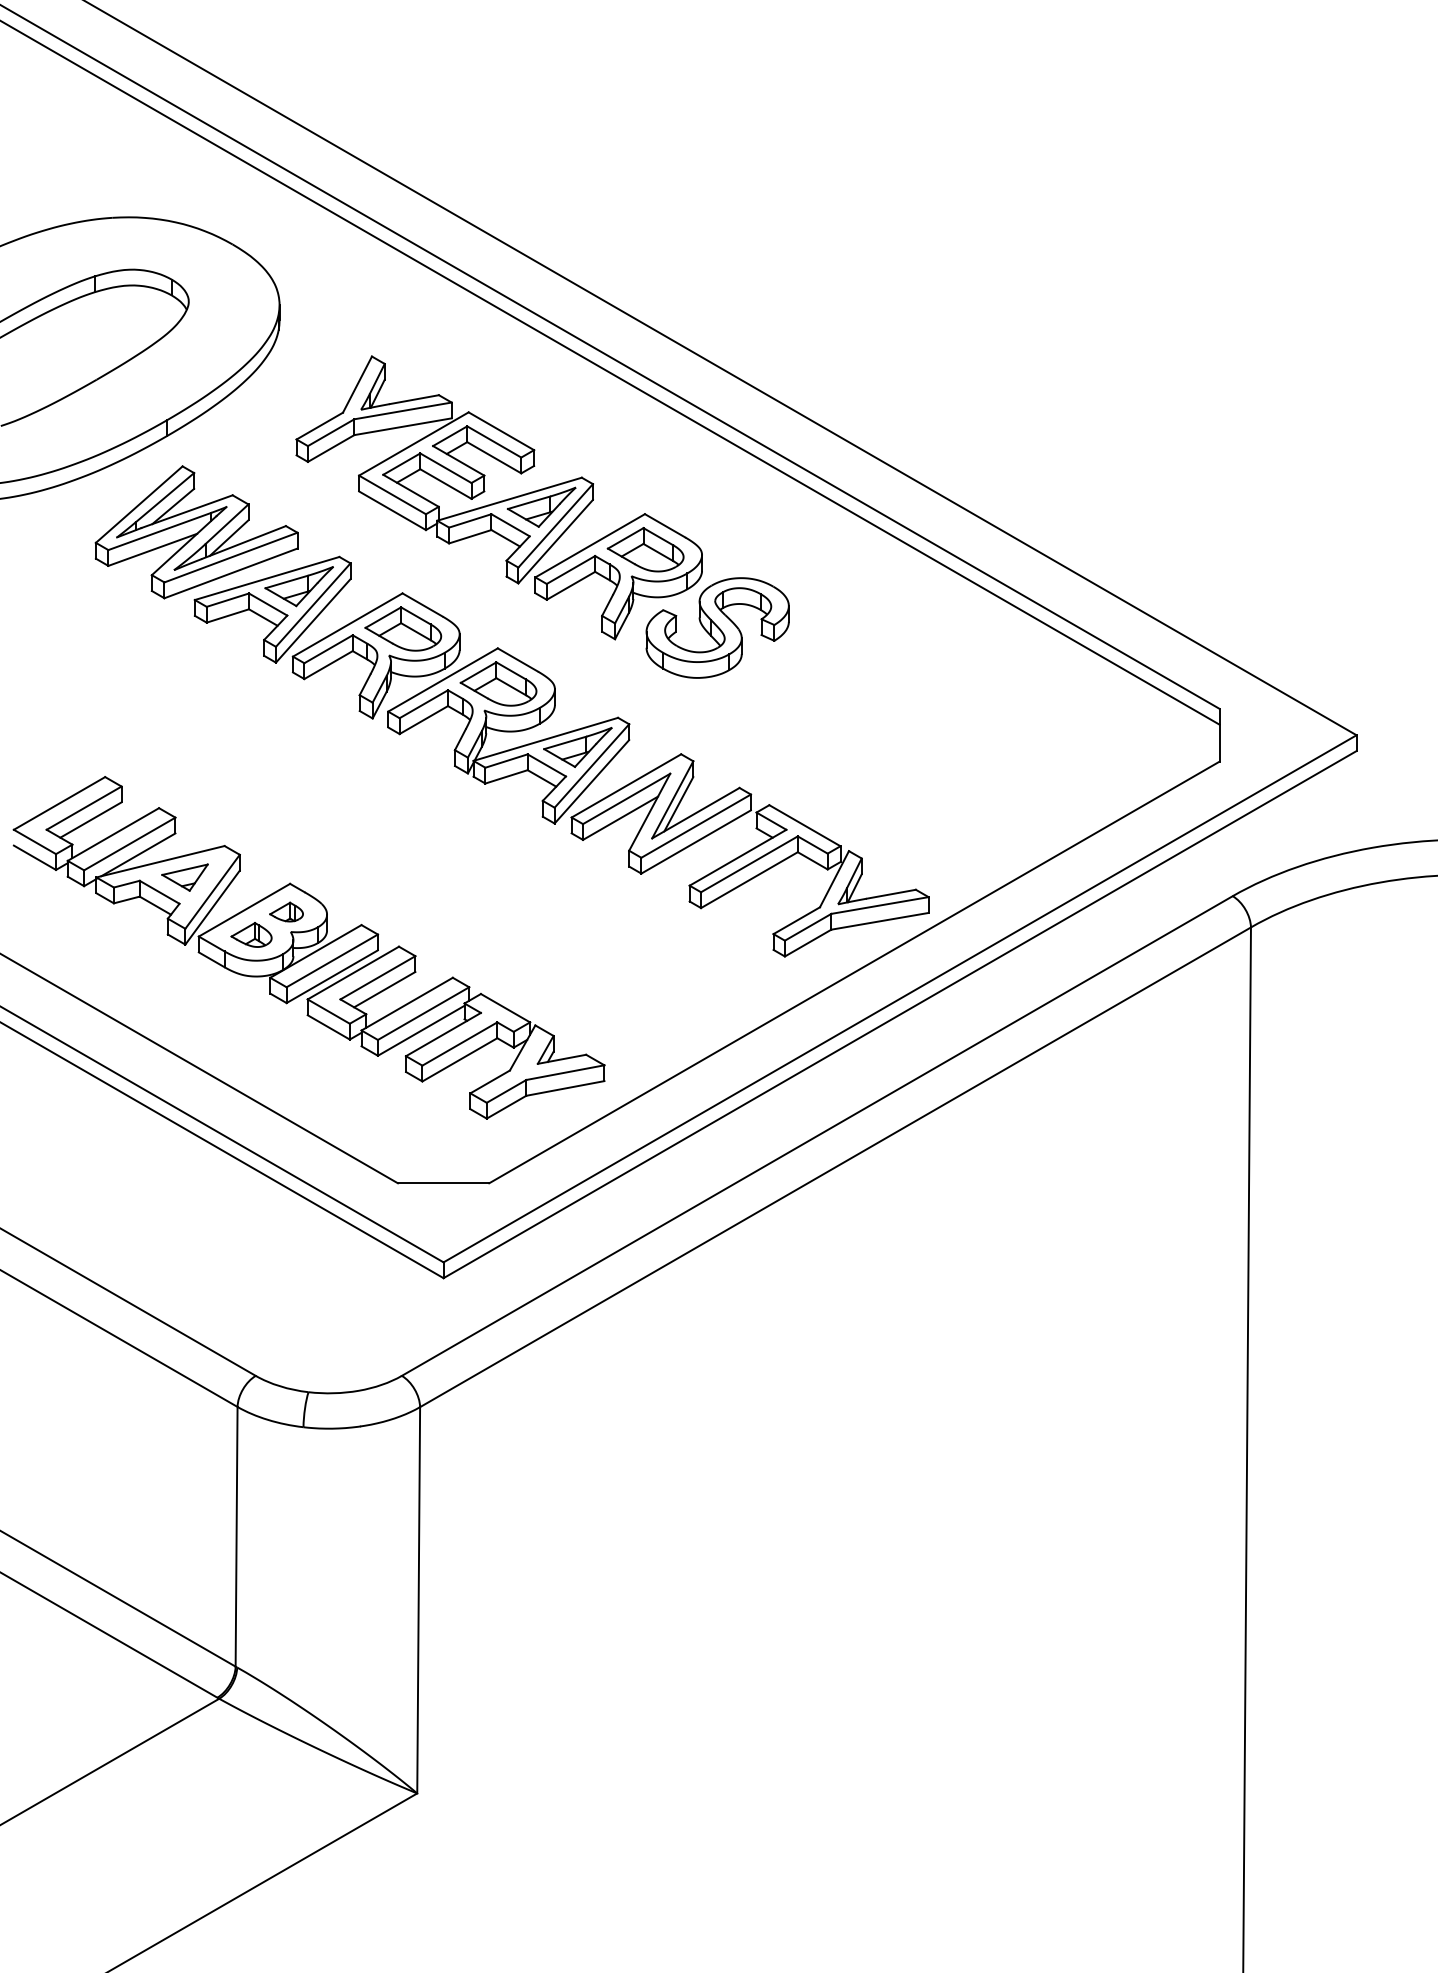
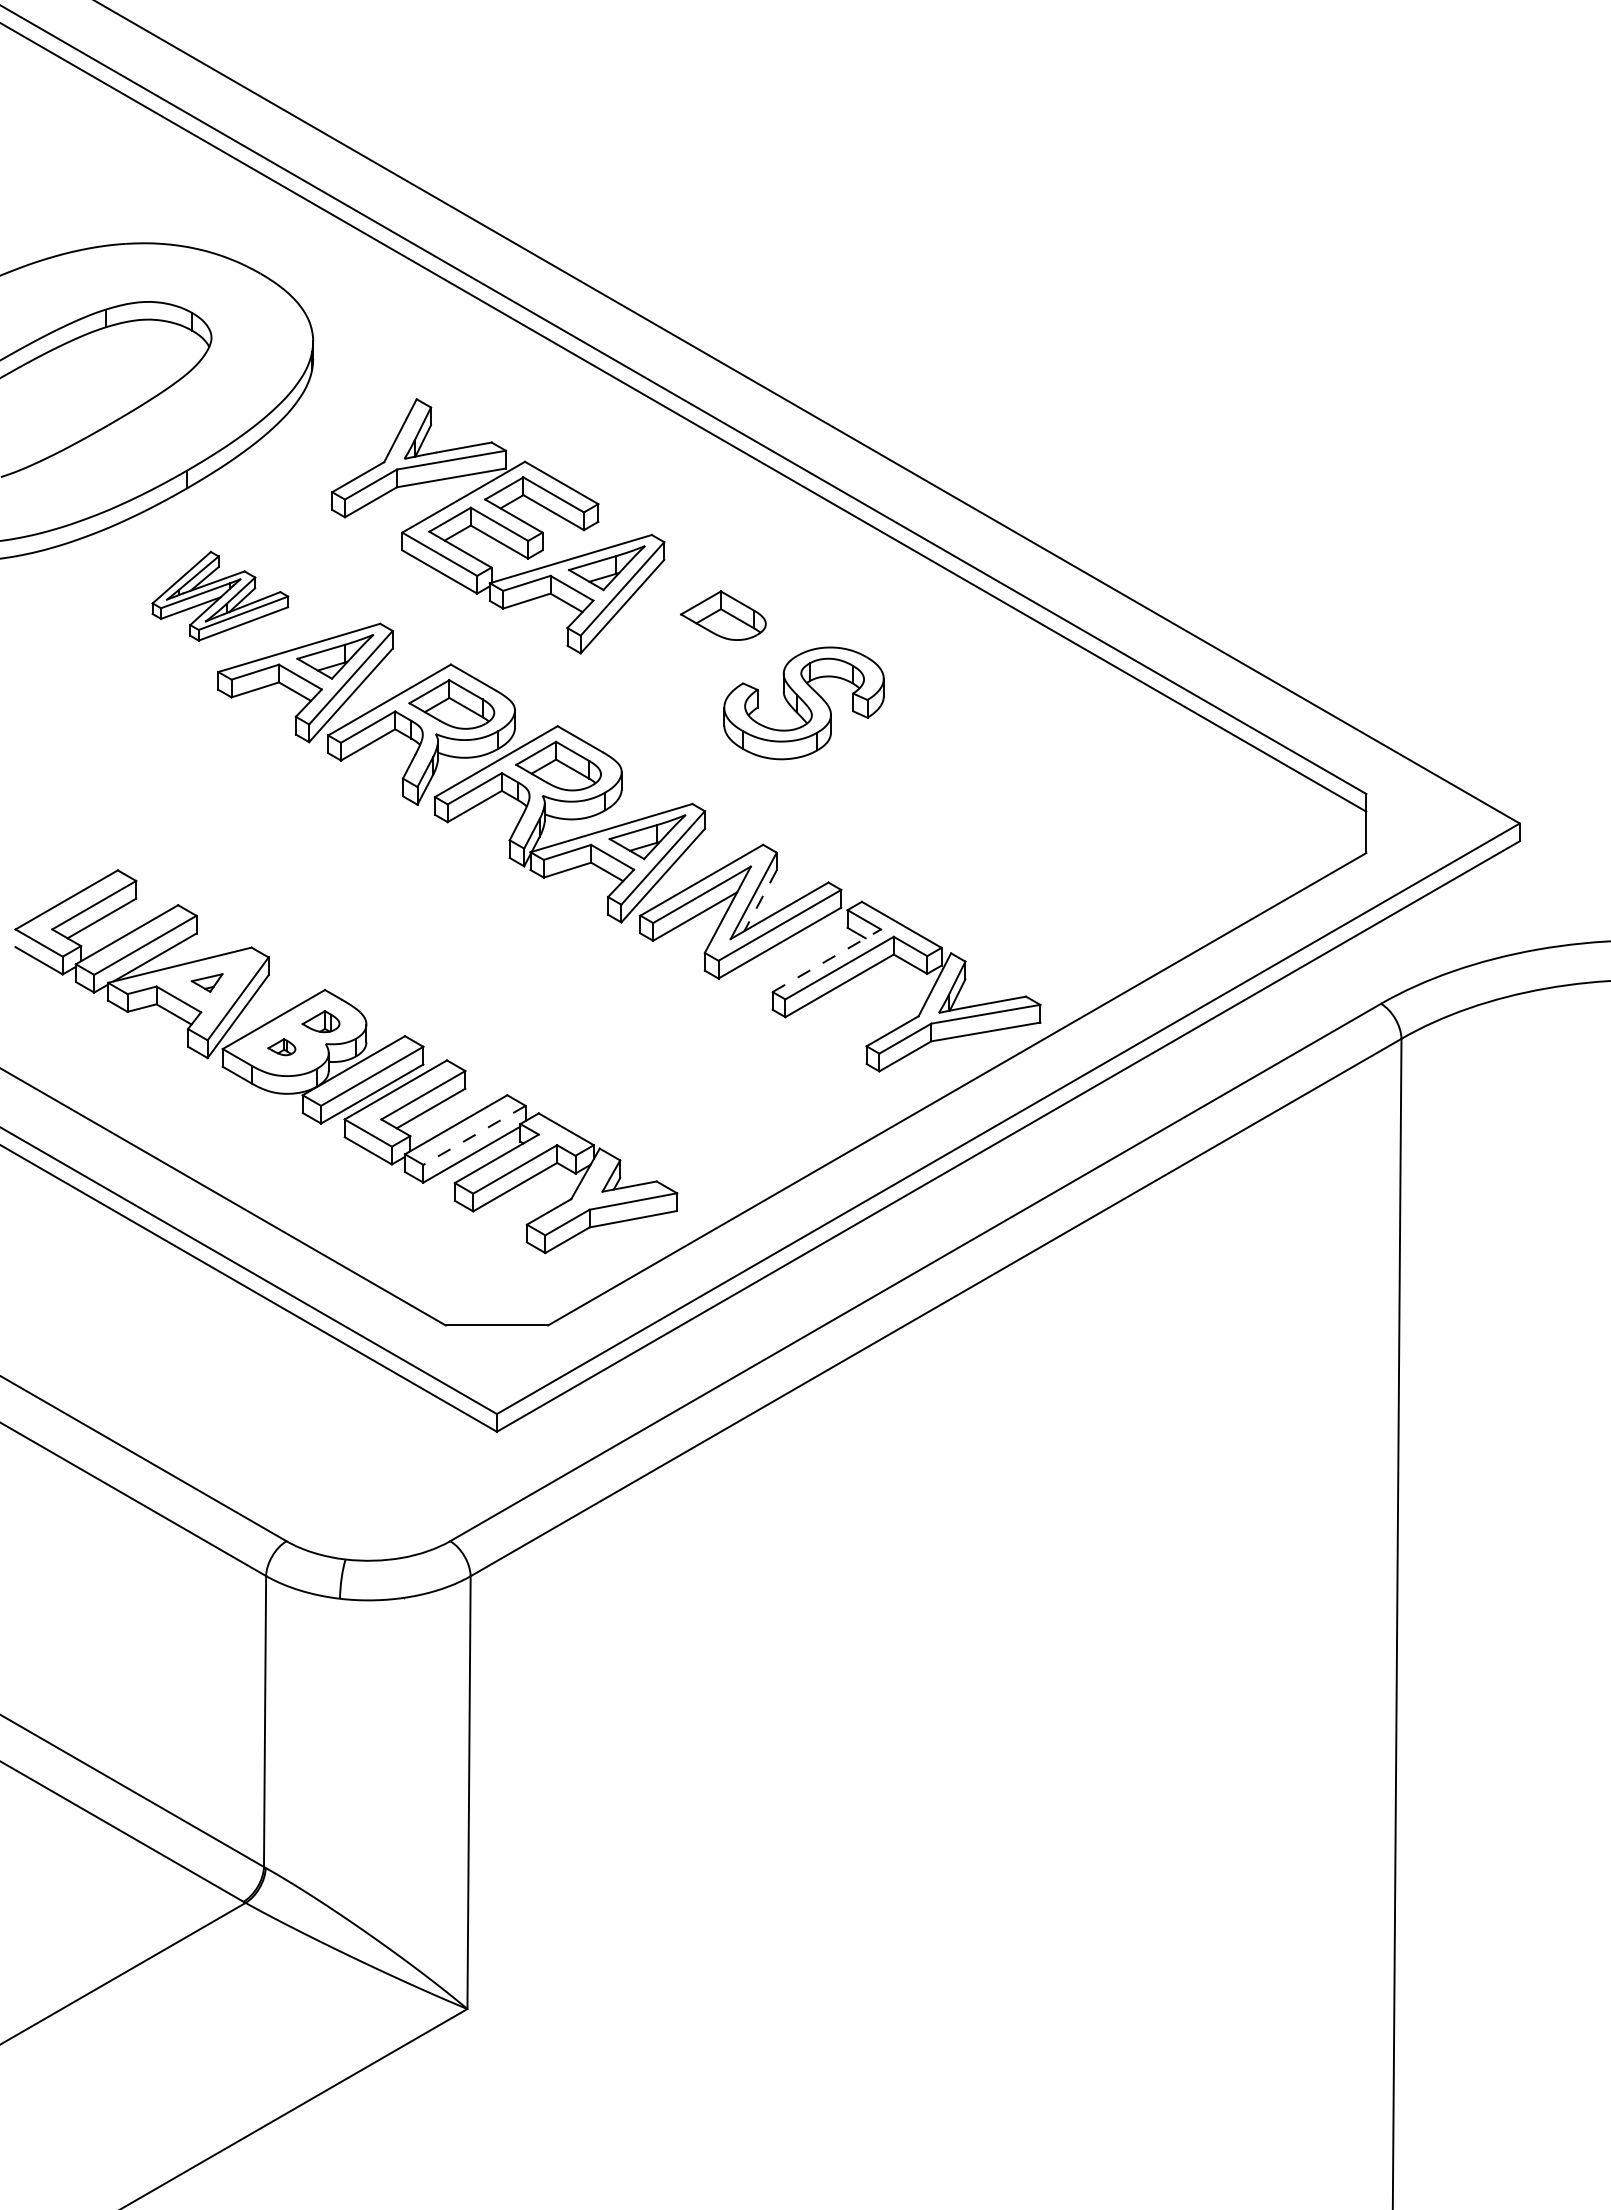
part: (196, 532) -> (220, 596), size x0.6
part: (618, 576) -> (692, 645), removed
line: (678, 804) -> (760, 901), solid -> dashed
line: (737, 857) -> (826, 960), solid -> dashed
part: (184, 877) -> (206, 982), size x0.6
part: (251, 934) -> (281, 1046), size x0.6
line: (423, 1013) -> (474, 1135), solid -> dashed

